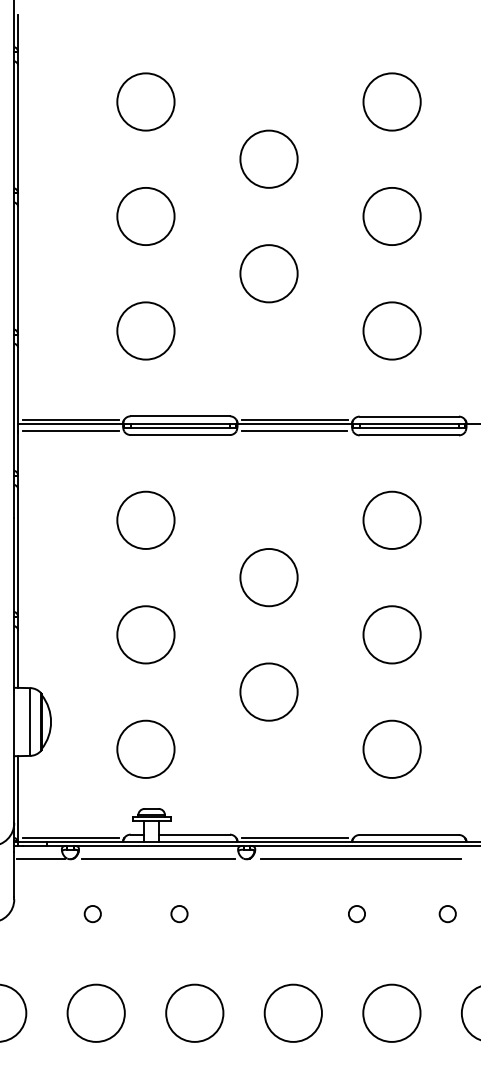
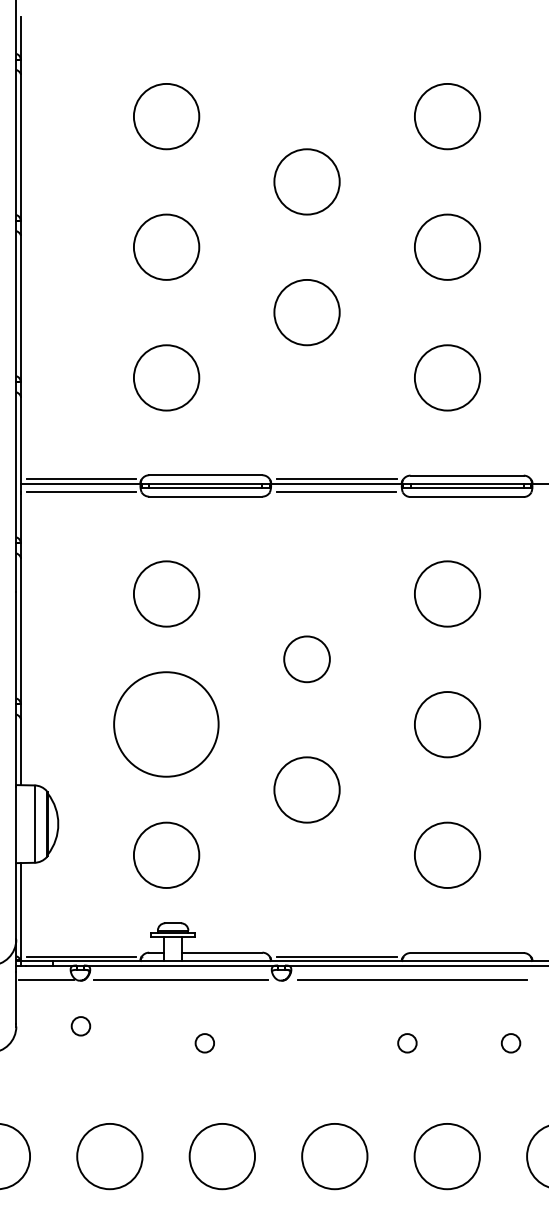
circle: (268, 577) -> (306, 659), size x0.7
circle: (145, 634) -> (166, 724), size x1.6
circle: (92, 914) -> (80, 1026), moved

